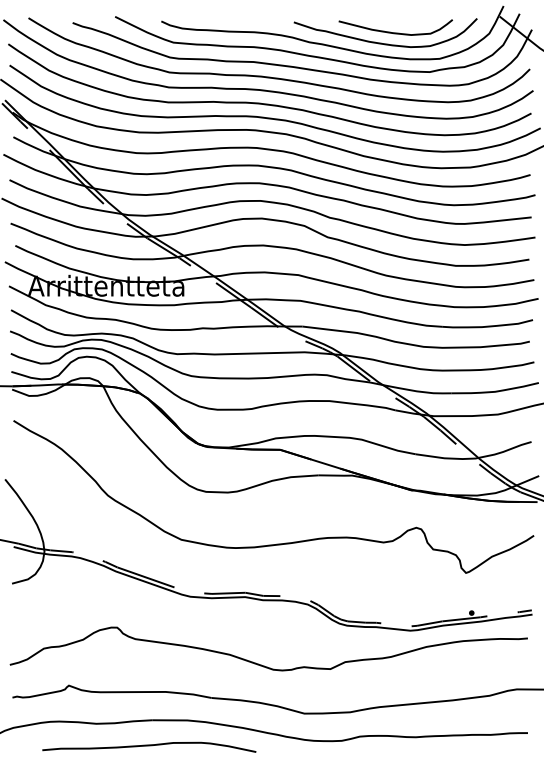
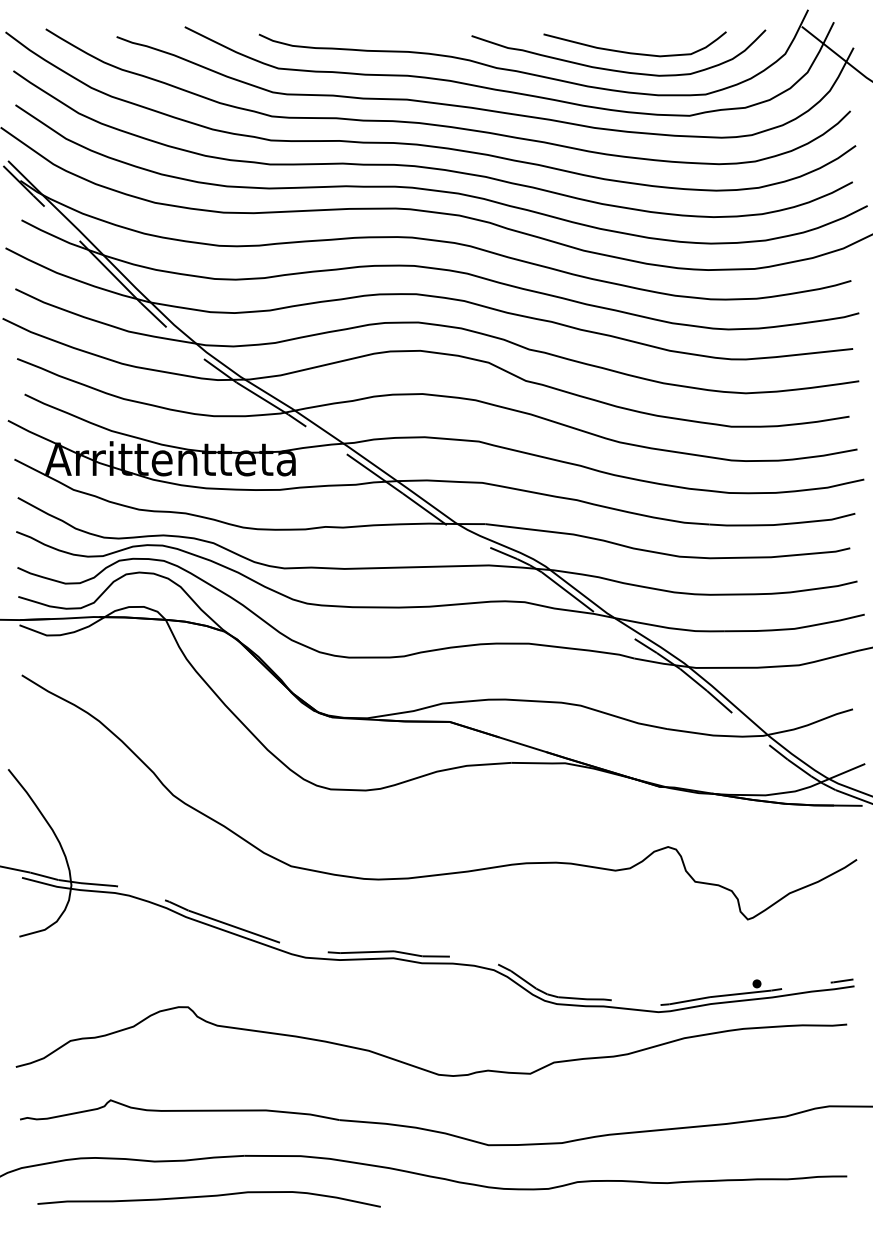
curve: (149, 746) -> (209, 1197), moved

